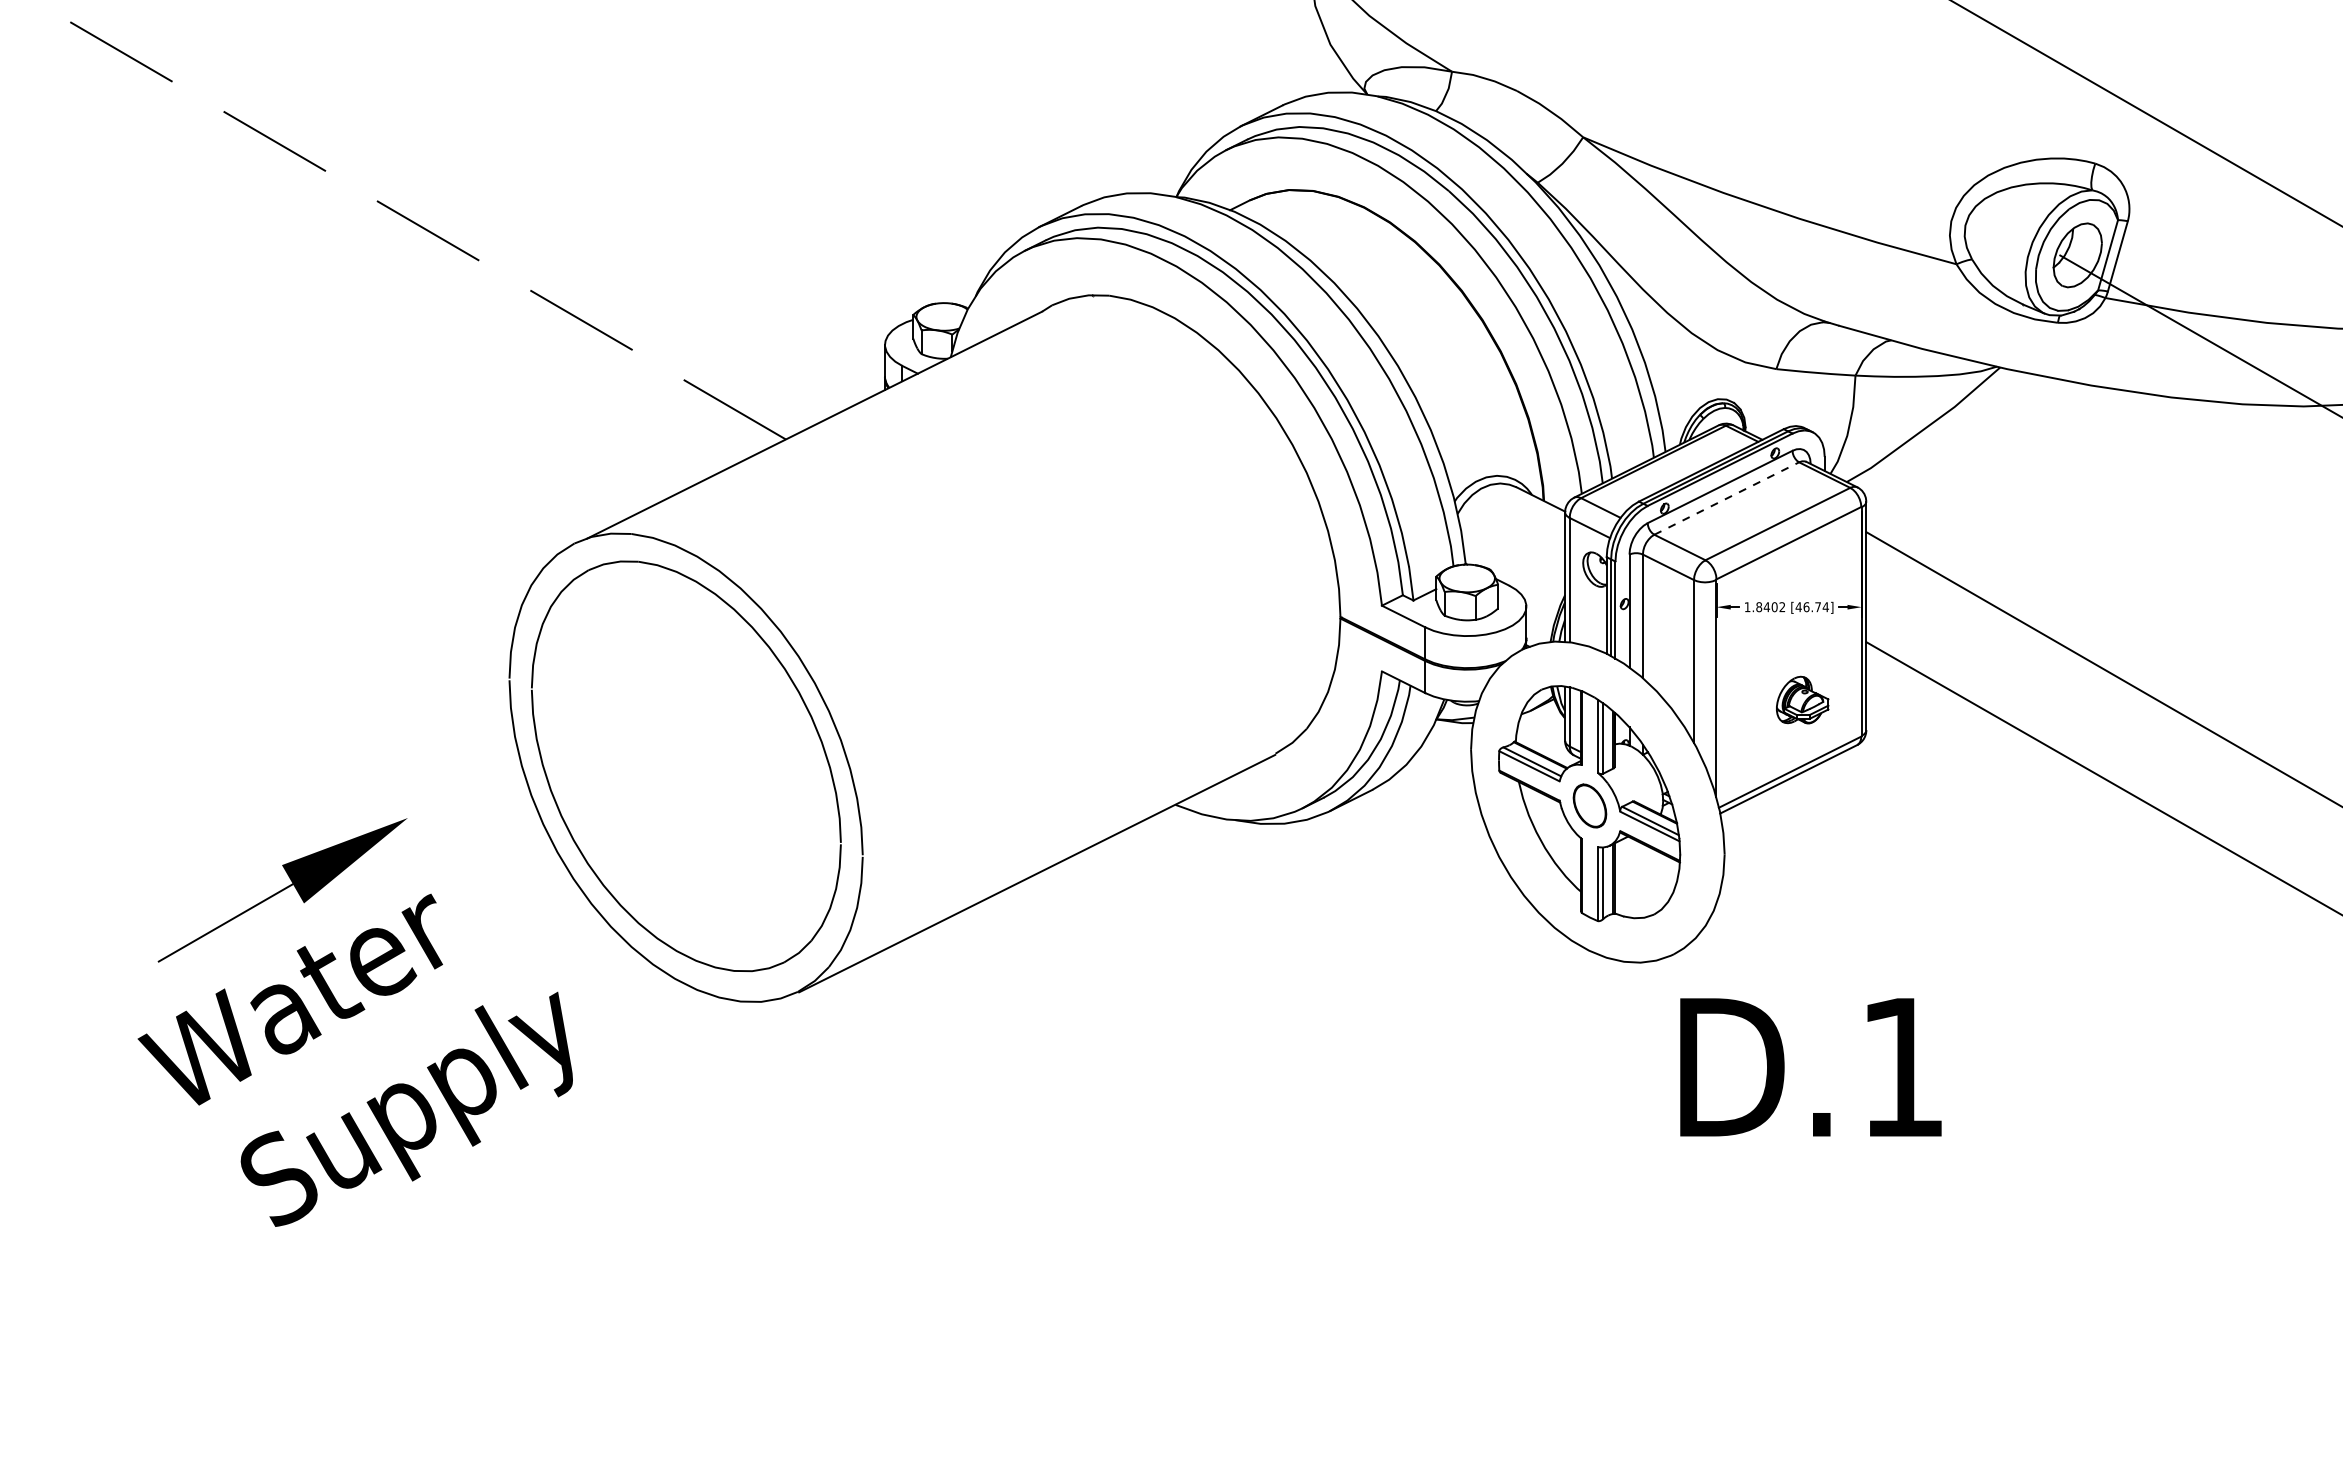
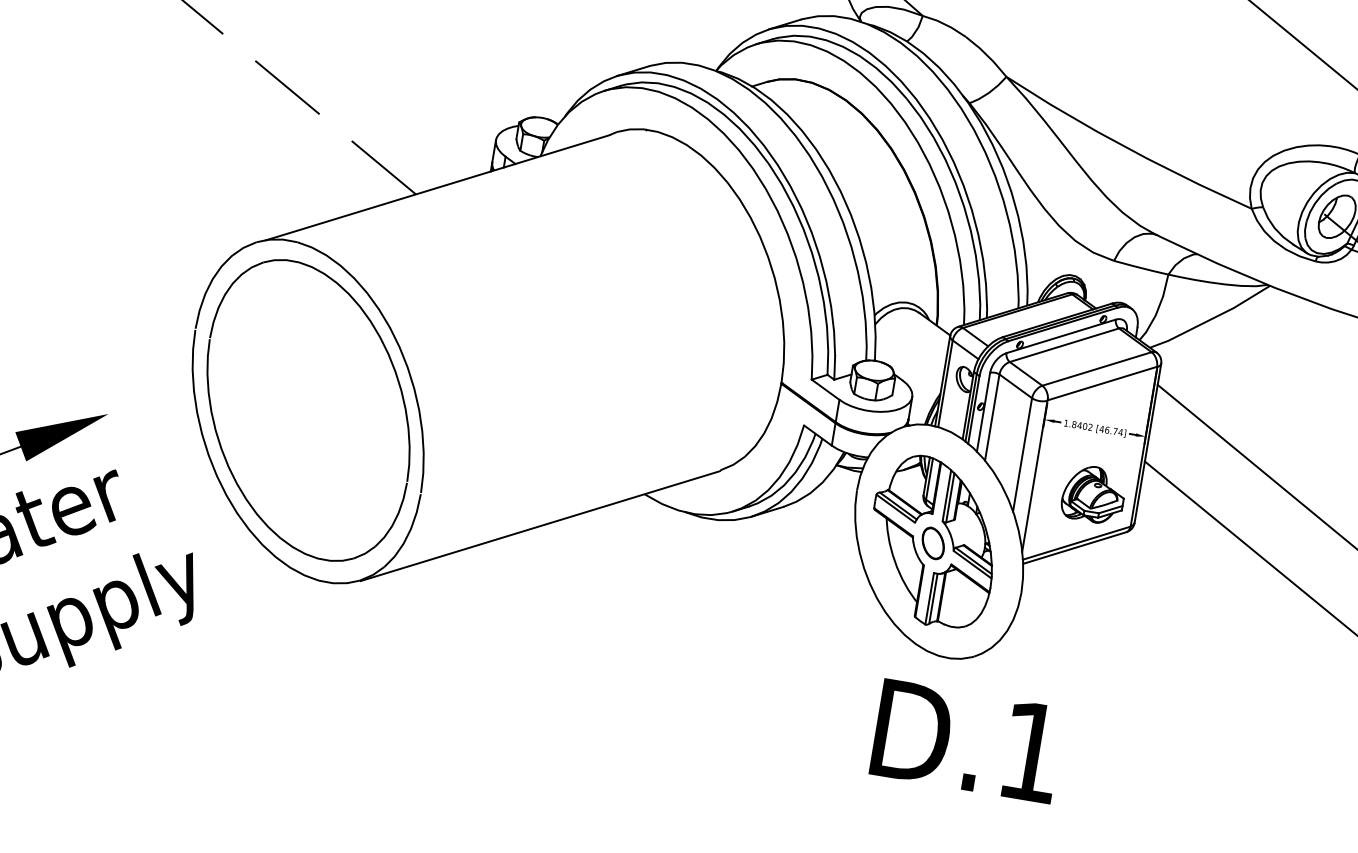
line: (1726, 498) -> (1064, 345), dashed -> solid
part: (1802, 699) -> (1093, 494), size x1.67
text: (1810, 1067) -> (967, 741), moved

